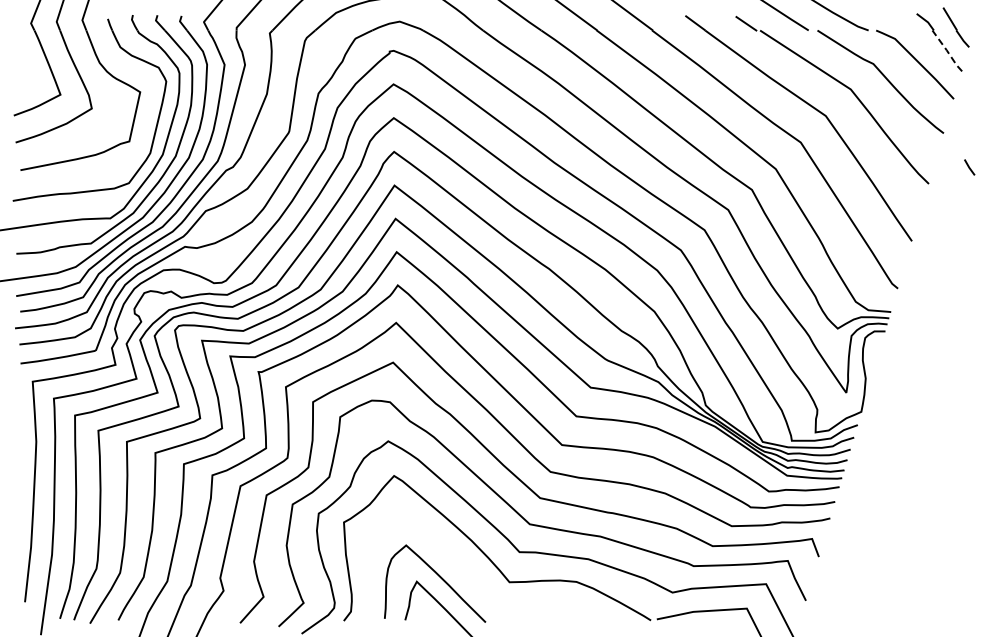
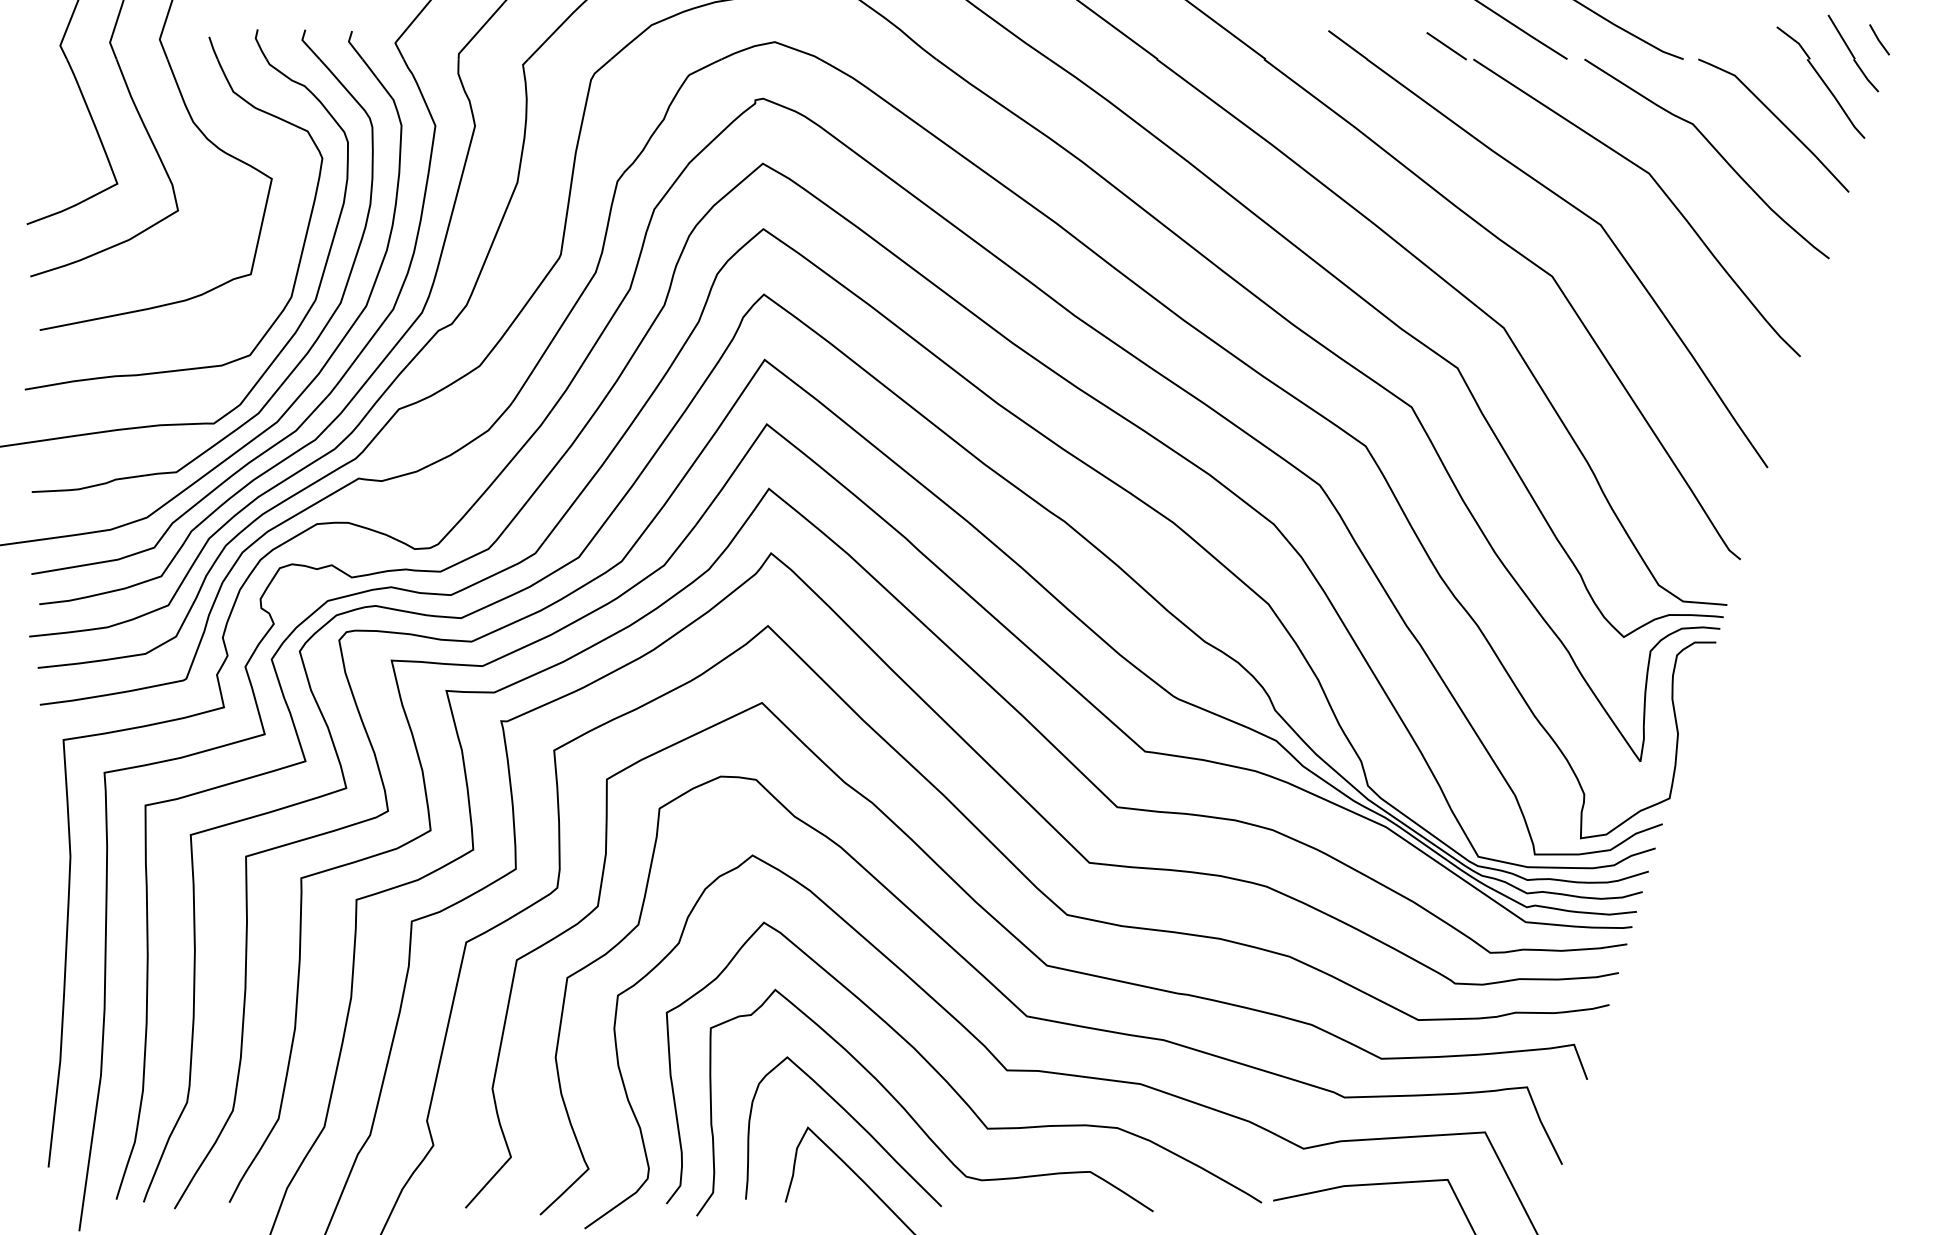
line: (947, 50) -> (1836, 98), dashed -> solid
line: (969, 167) -> (1879, 39), moved
curve: (469, 573) -> (910, 1111), added

